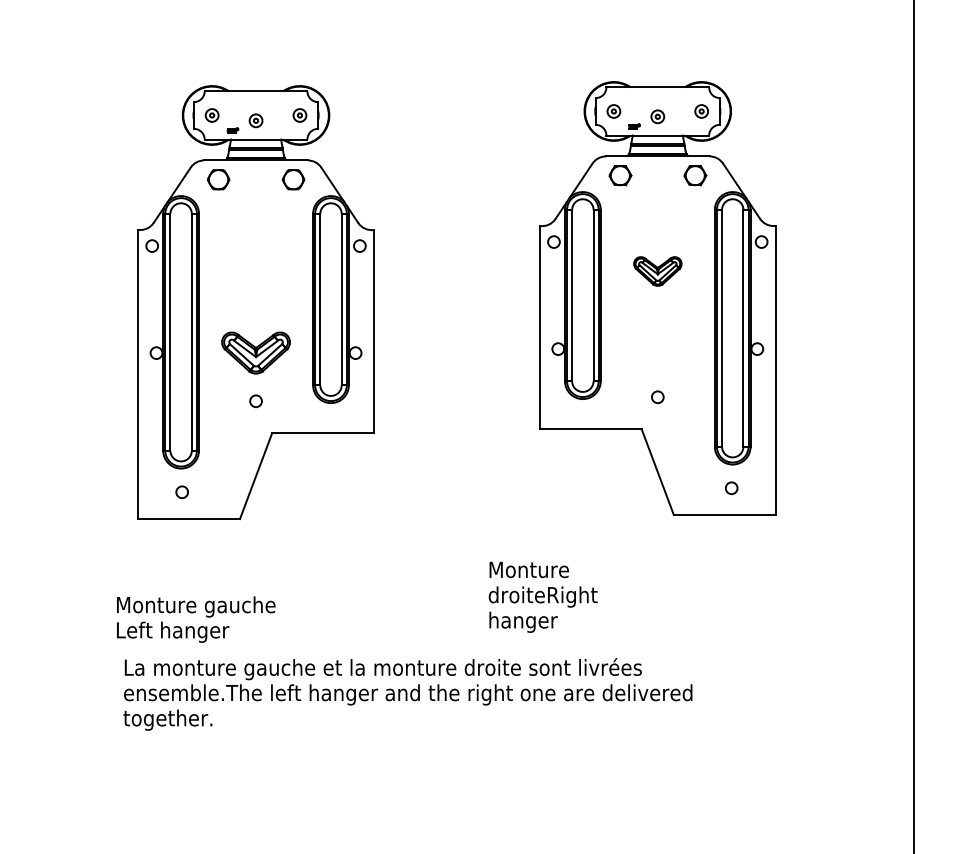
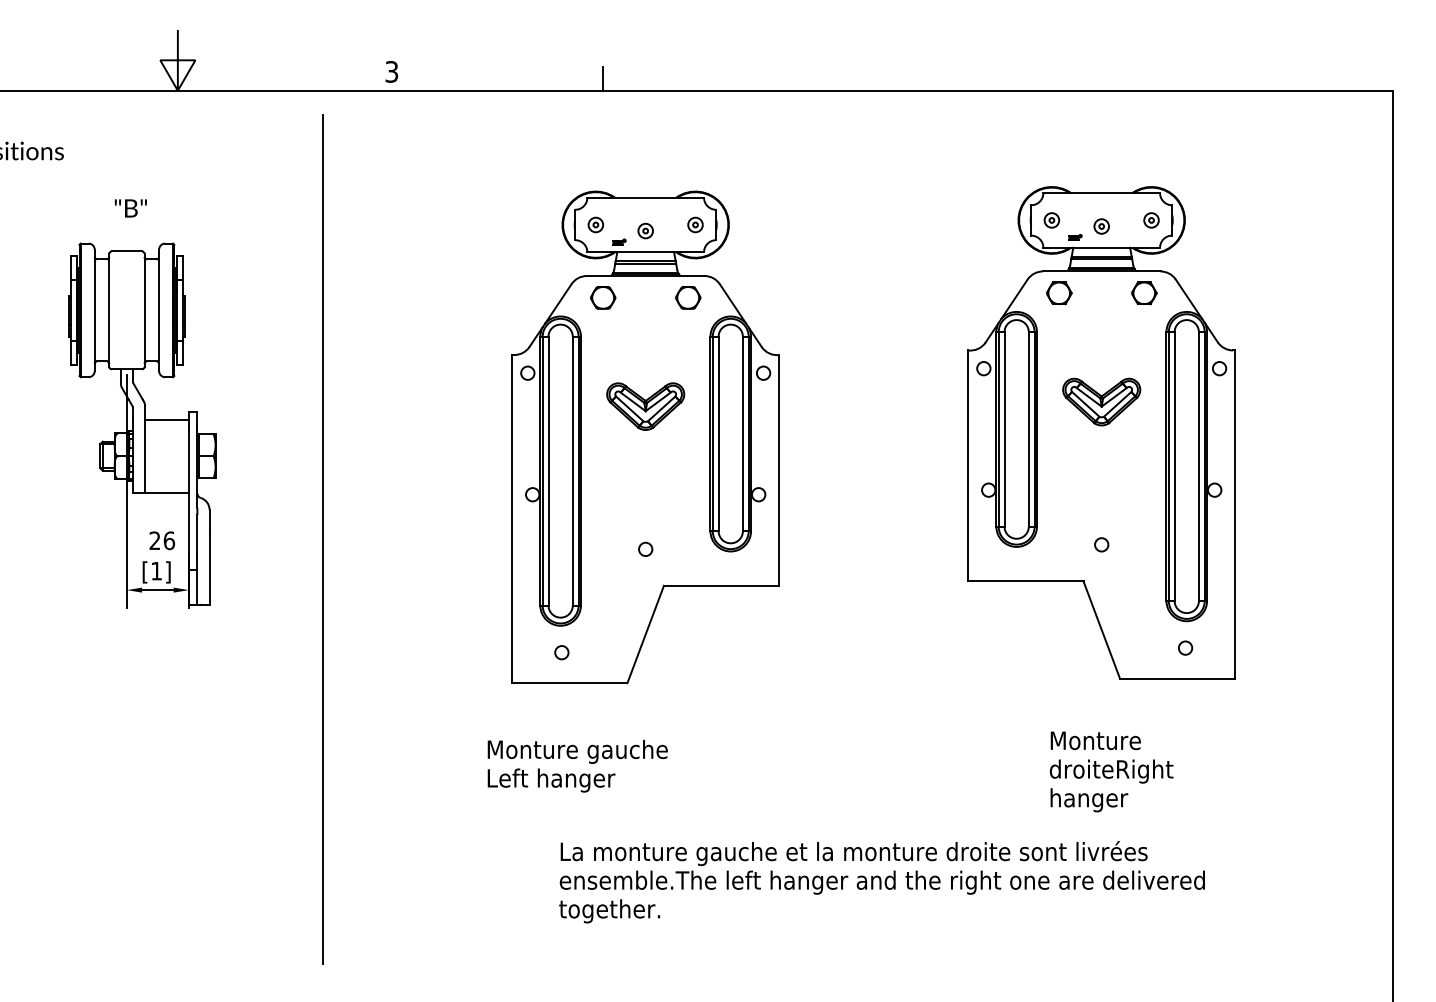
part: (657, 270) -> (1101, 401), size x1.43
part: (255, 352) -> (645, 406), moved
text: (543, 596) -> (1111, 771), moved
text: (195, 618) -> (577, 765), moved
text: (407, 694) -> (881, 882), moved

